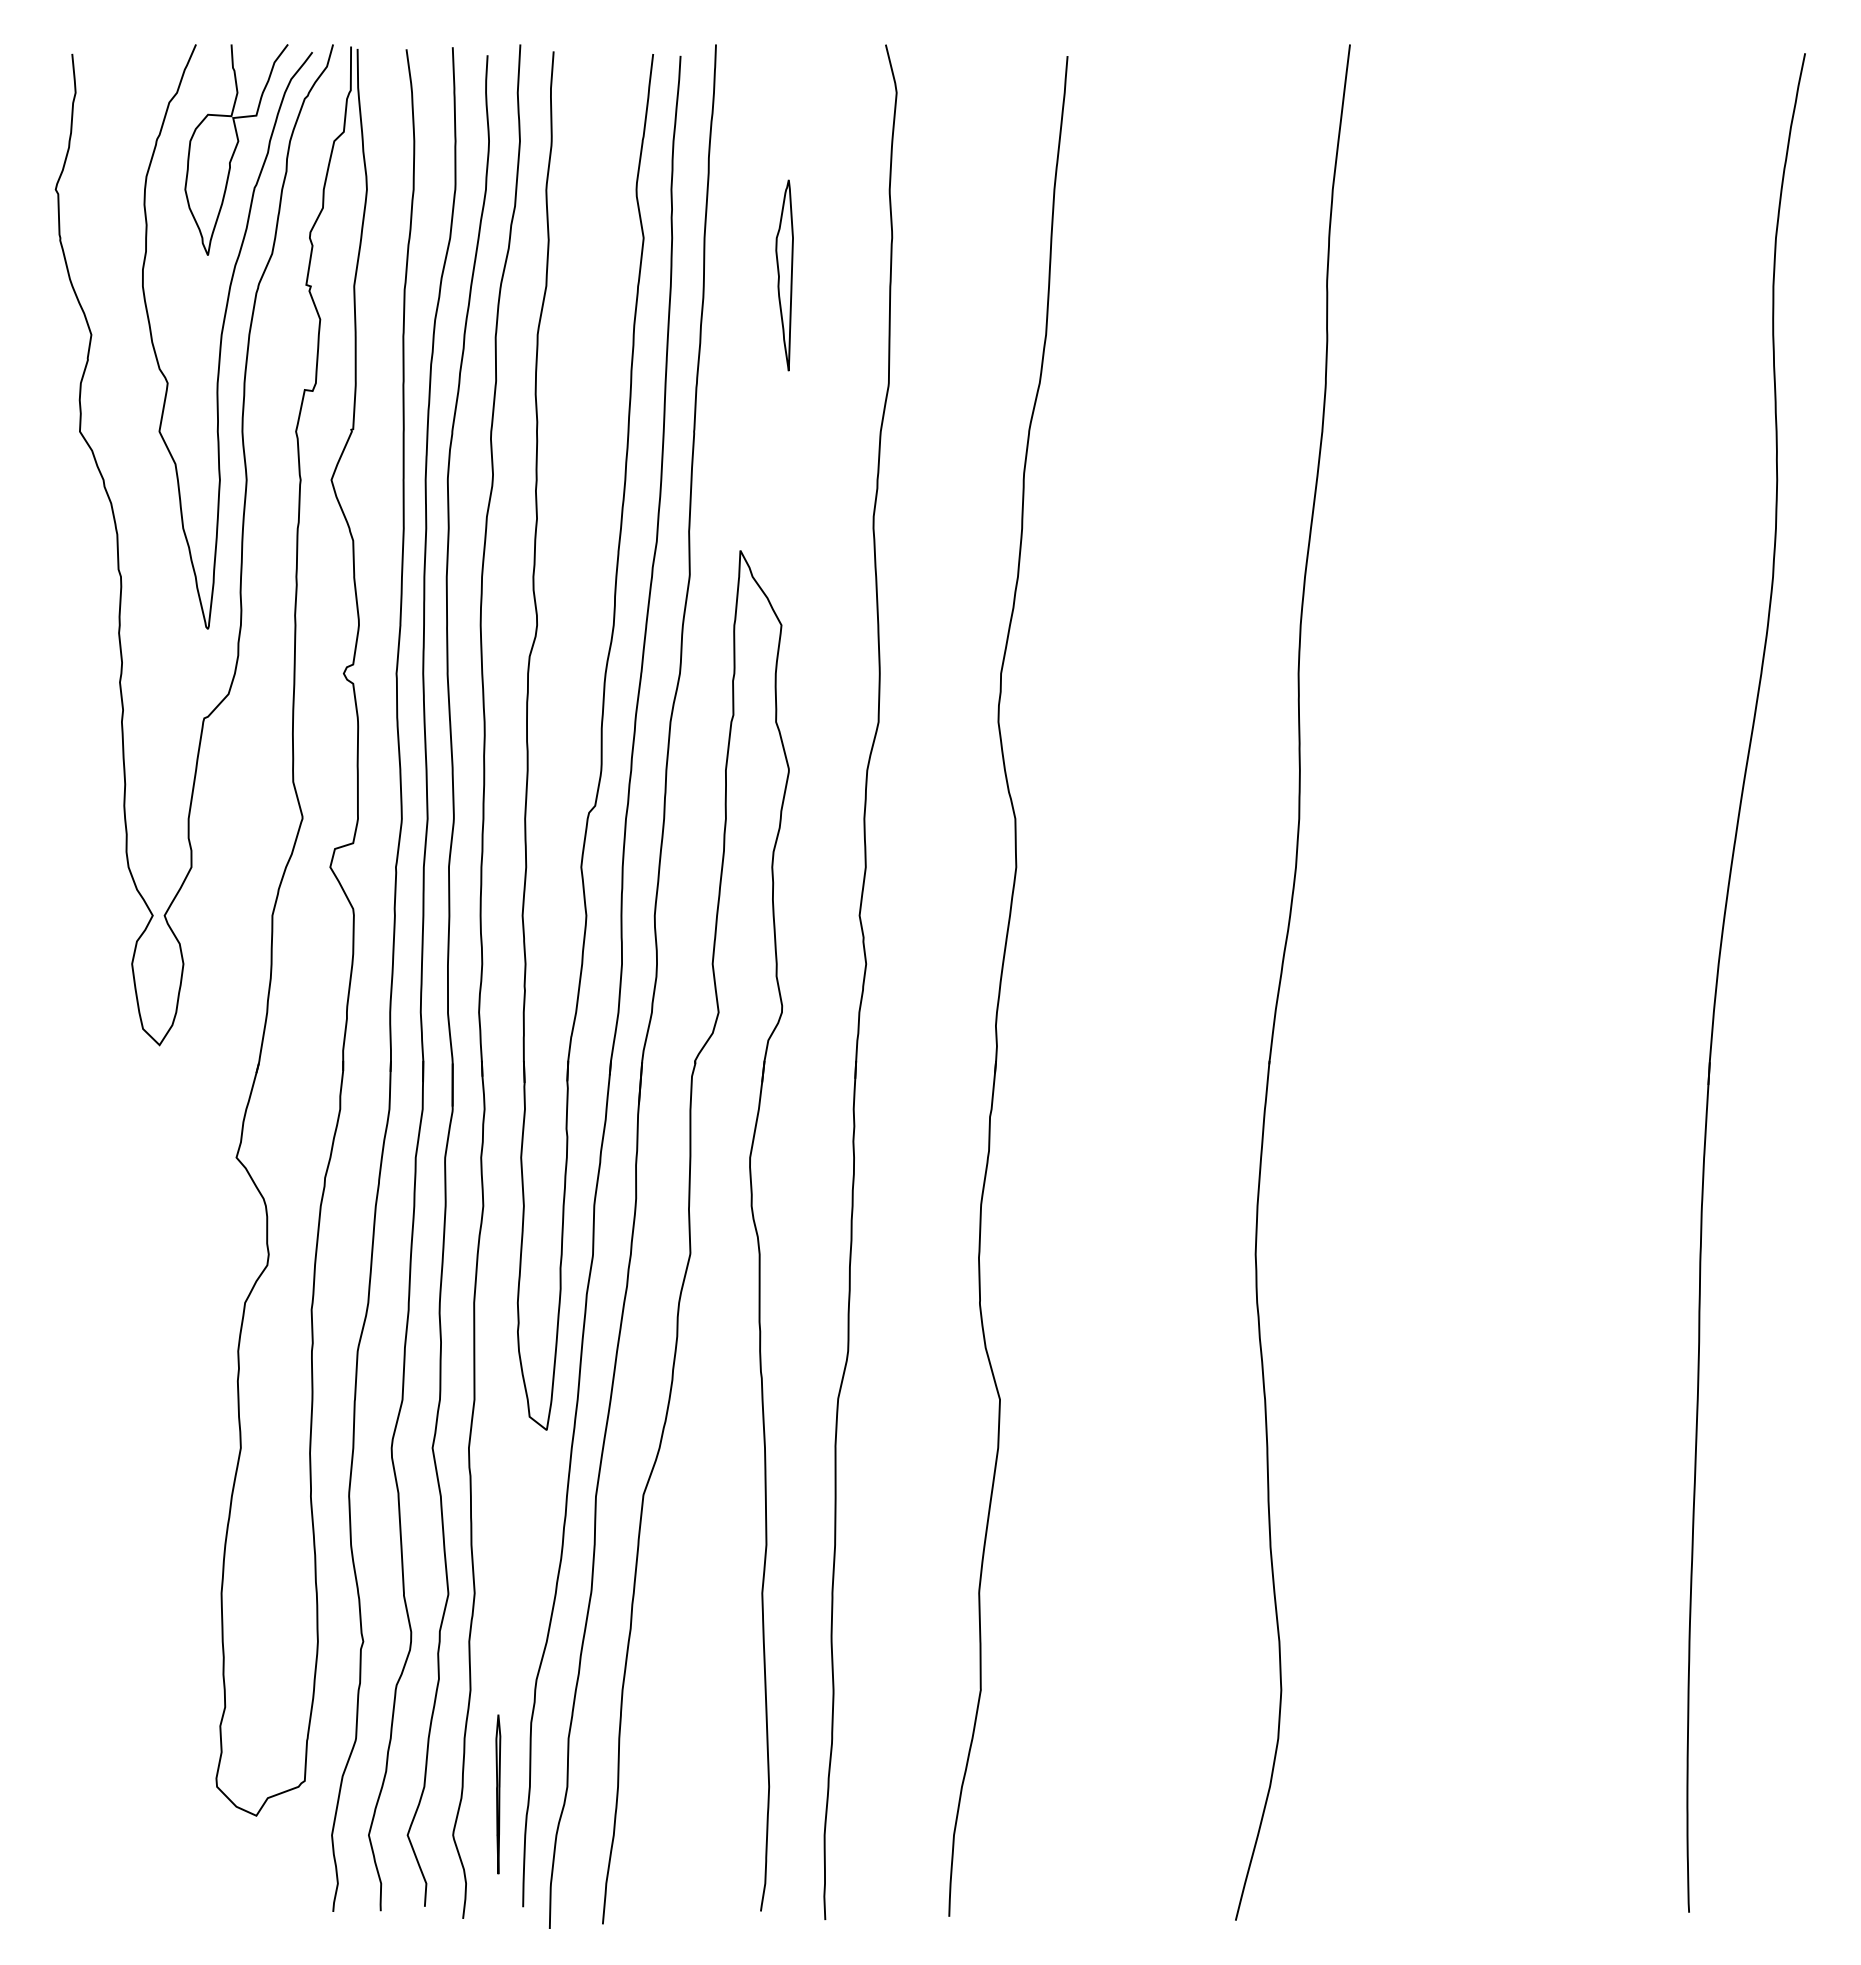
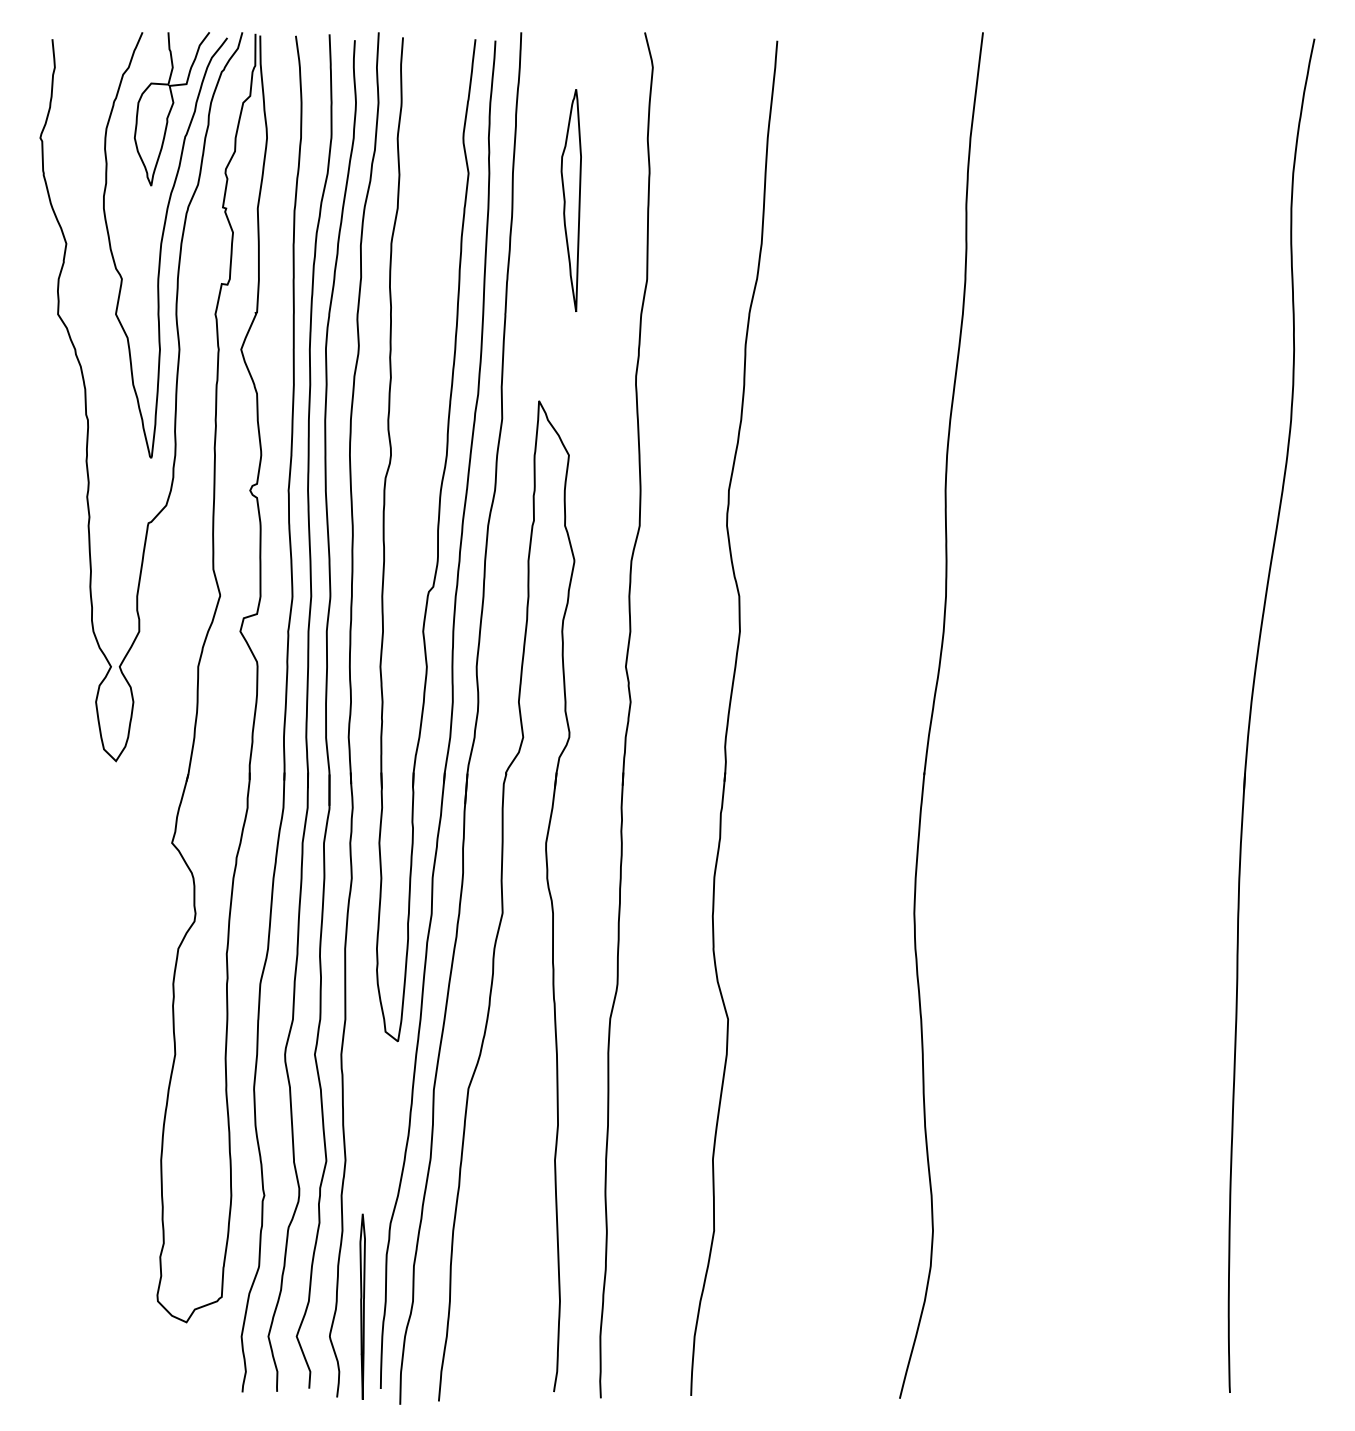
part: (784, 275) -> (571, 200), size x1.6
part: (498, 1794) -> (362, 1306), size x1.6

